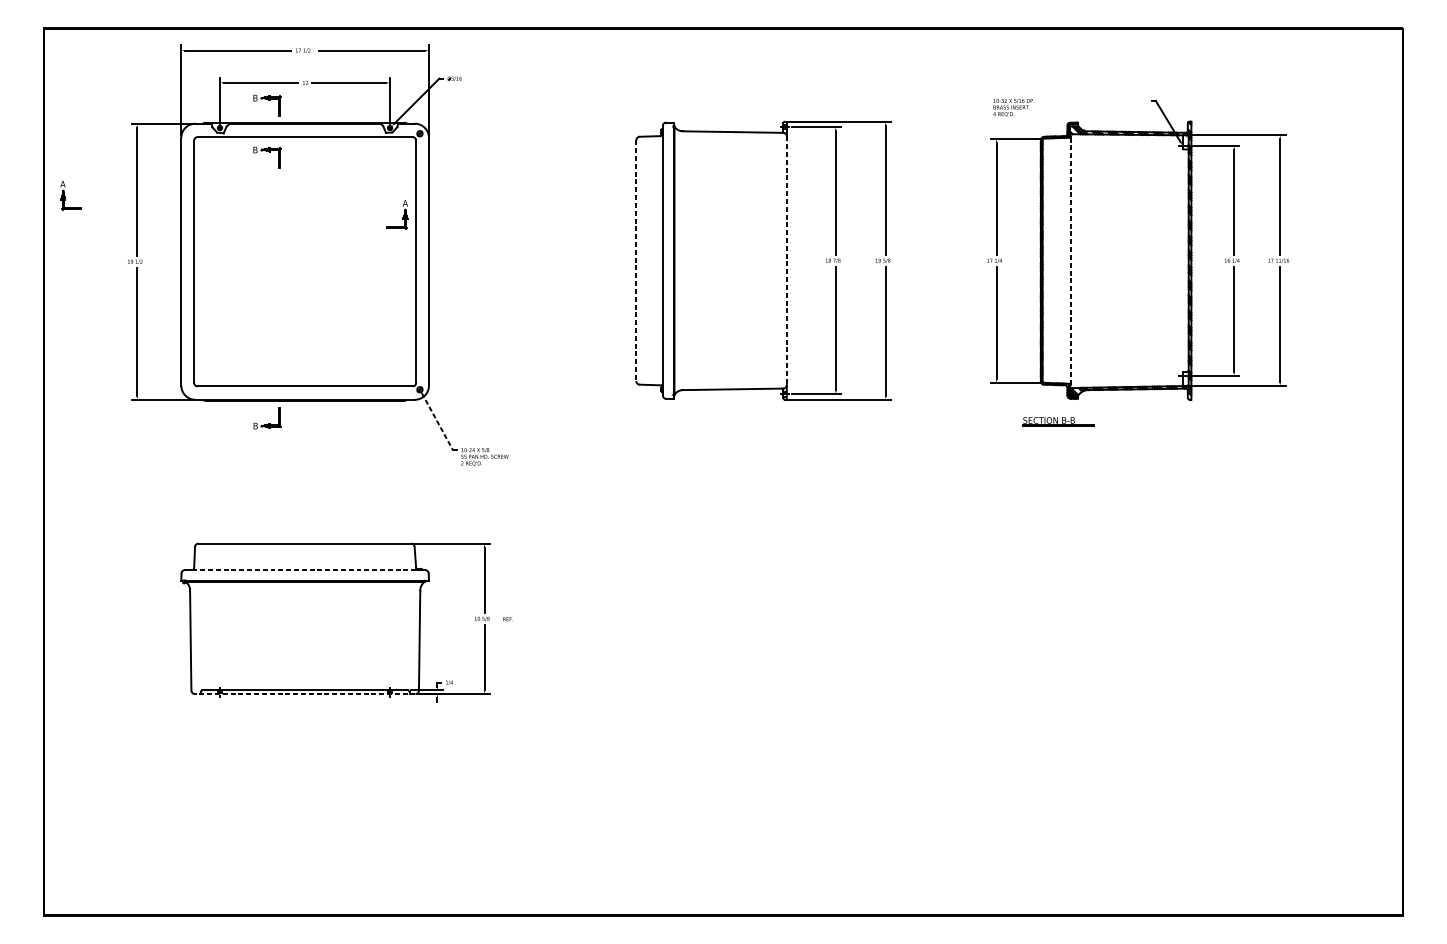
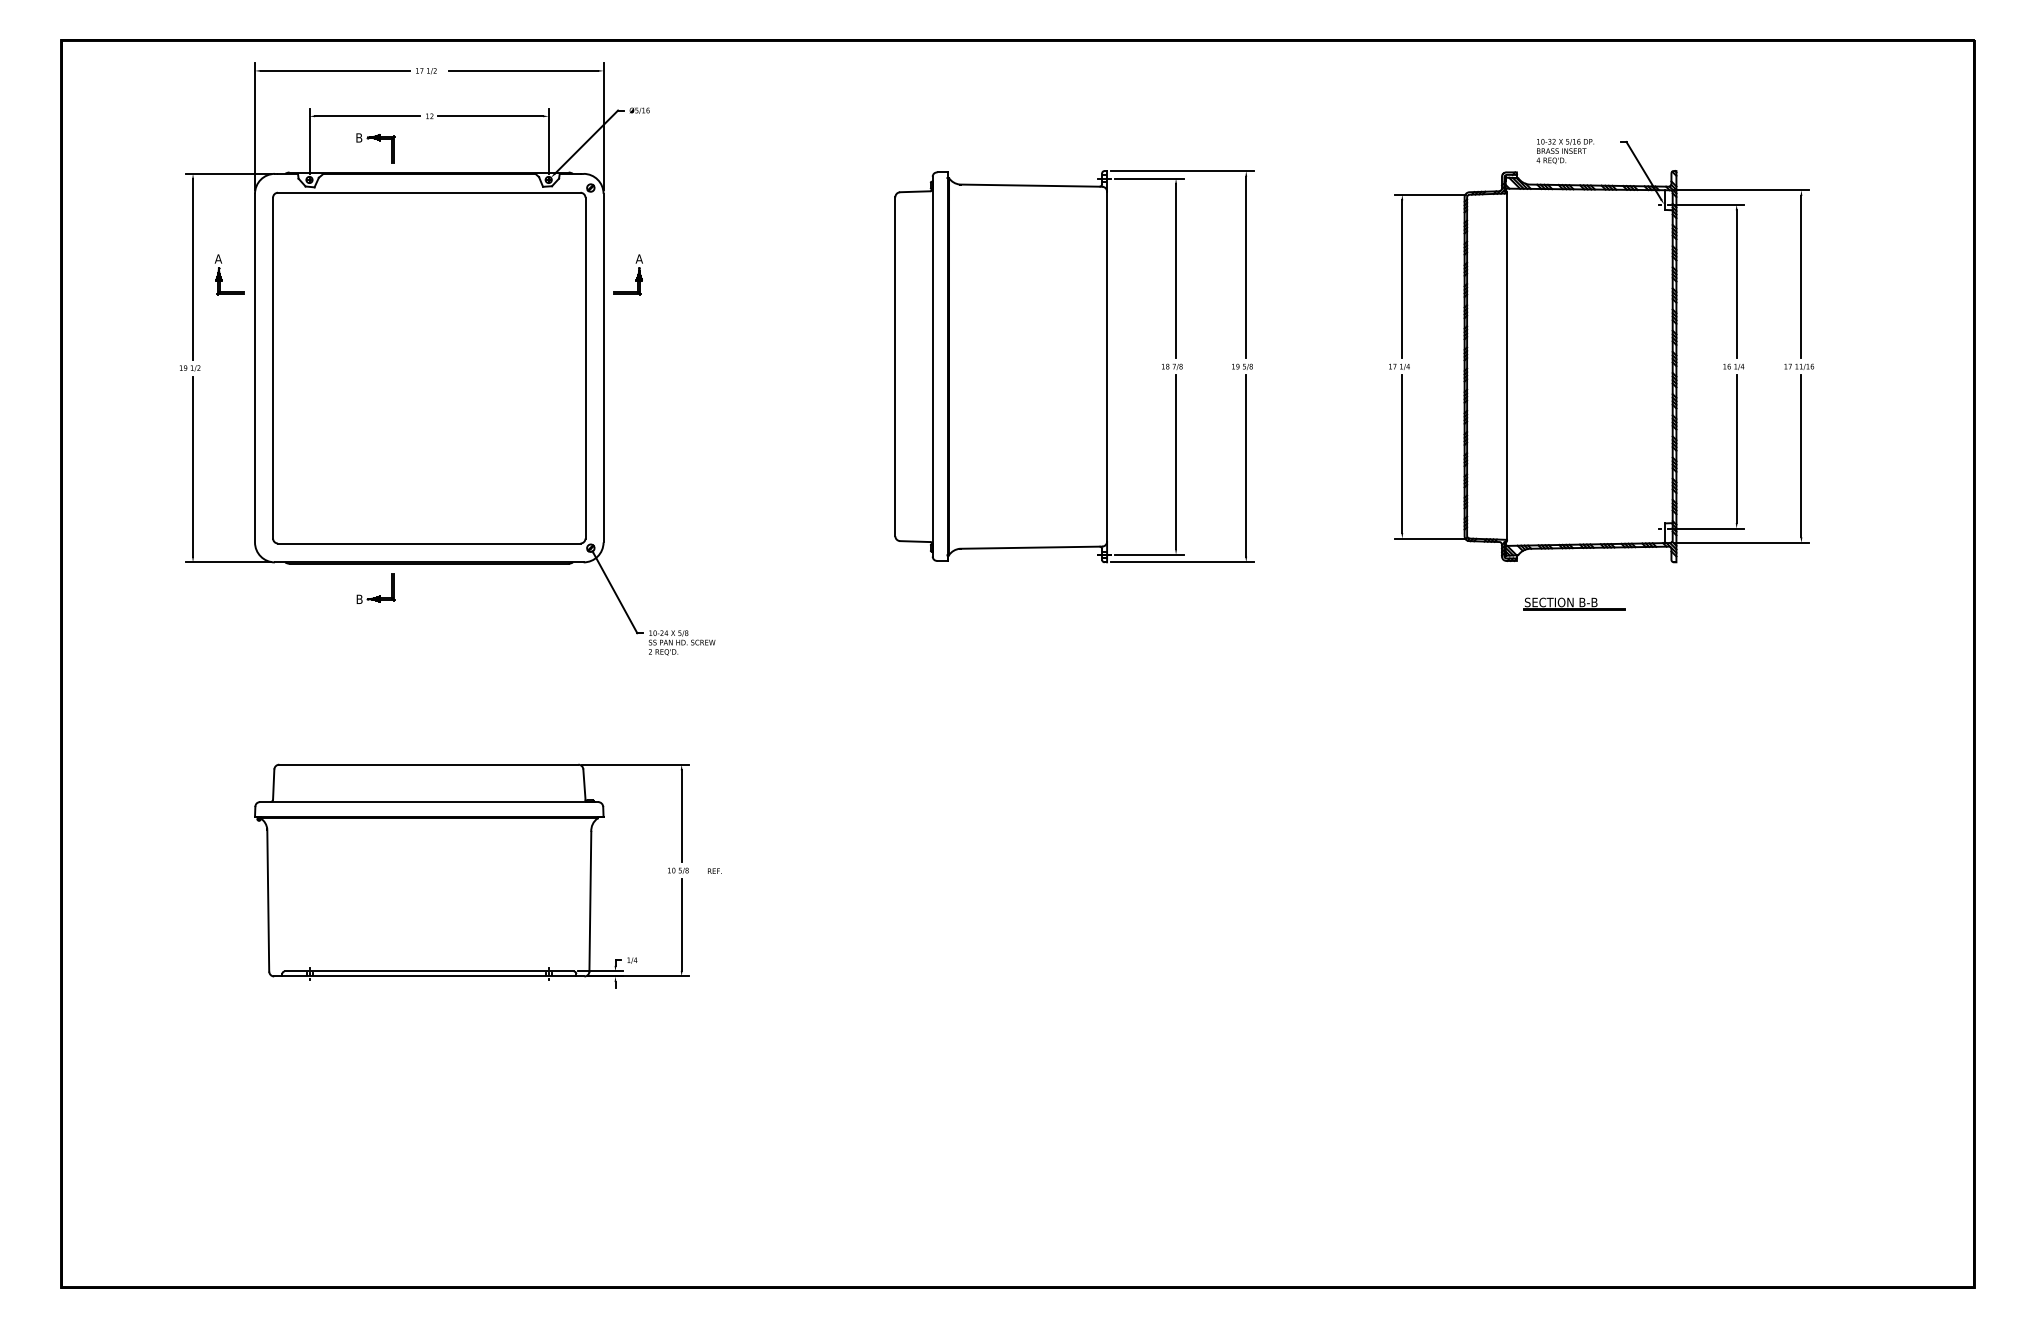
text: (1013, 107) -> (1564, 151), moved
part: (269, 152) -> (379, 214), removed
part: (65, 196) -> (221, 276), moved
part: (402, 217) -> (635, 279), moved
line: (787, 260) -> (1107, 366), dashed -> solid
line: (636, 261) -> (895, 367), dashed -> solid
line: (1070, 261) -> (1506, 367), dashed -> solid
line: (437, 421) -> (615, 593), dashed -> solid
part: (1058, 421) -> (1574, 603), moved
line: (305, 570) -> (429, 802), dashed -> solid
line: (304, 694) -> (428, 976), dashed -> solid

